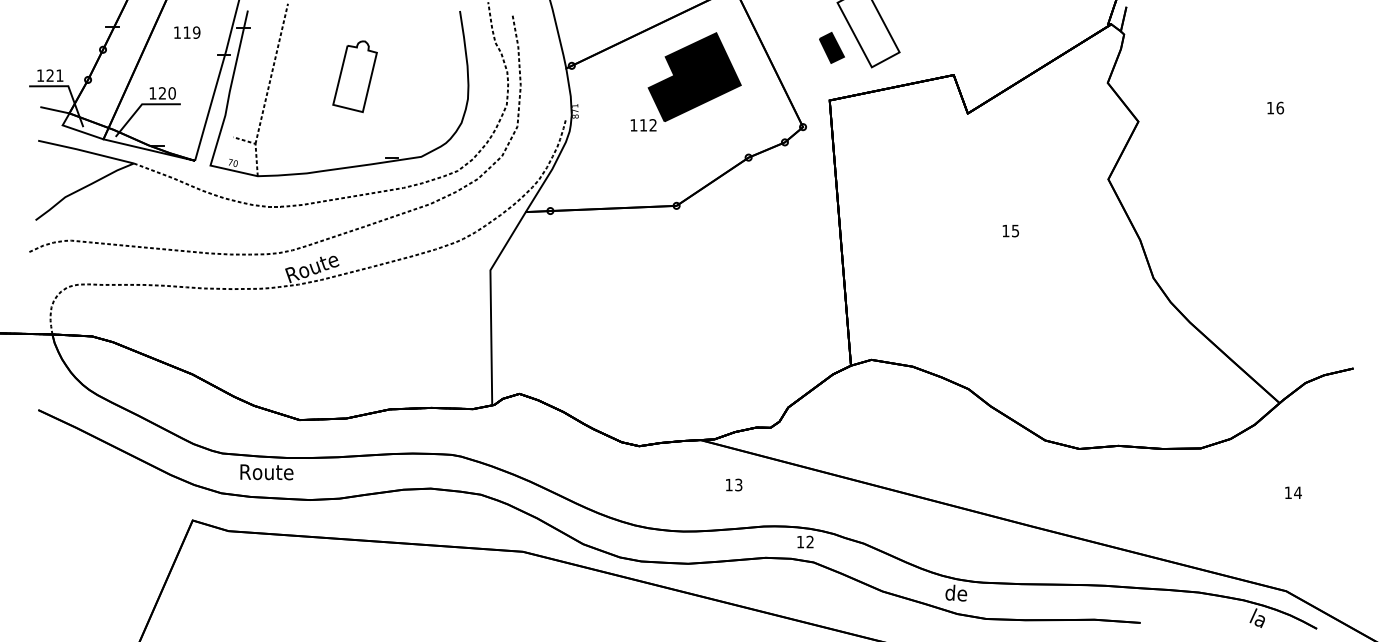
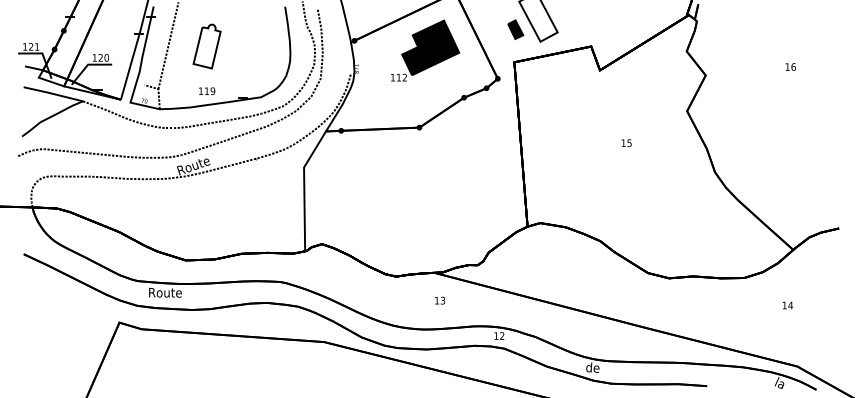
text: (187, 33) -> (207, 91), moved
part: (354, 76) -> (206, 46), moved
text: (734, 484) -> (440, 300), moved
text: (1292, 492) -> (787, 305), moved

